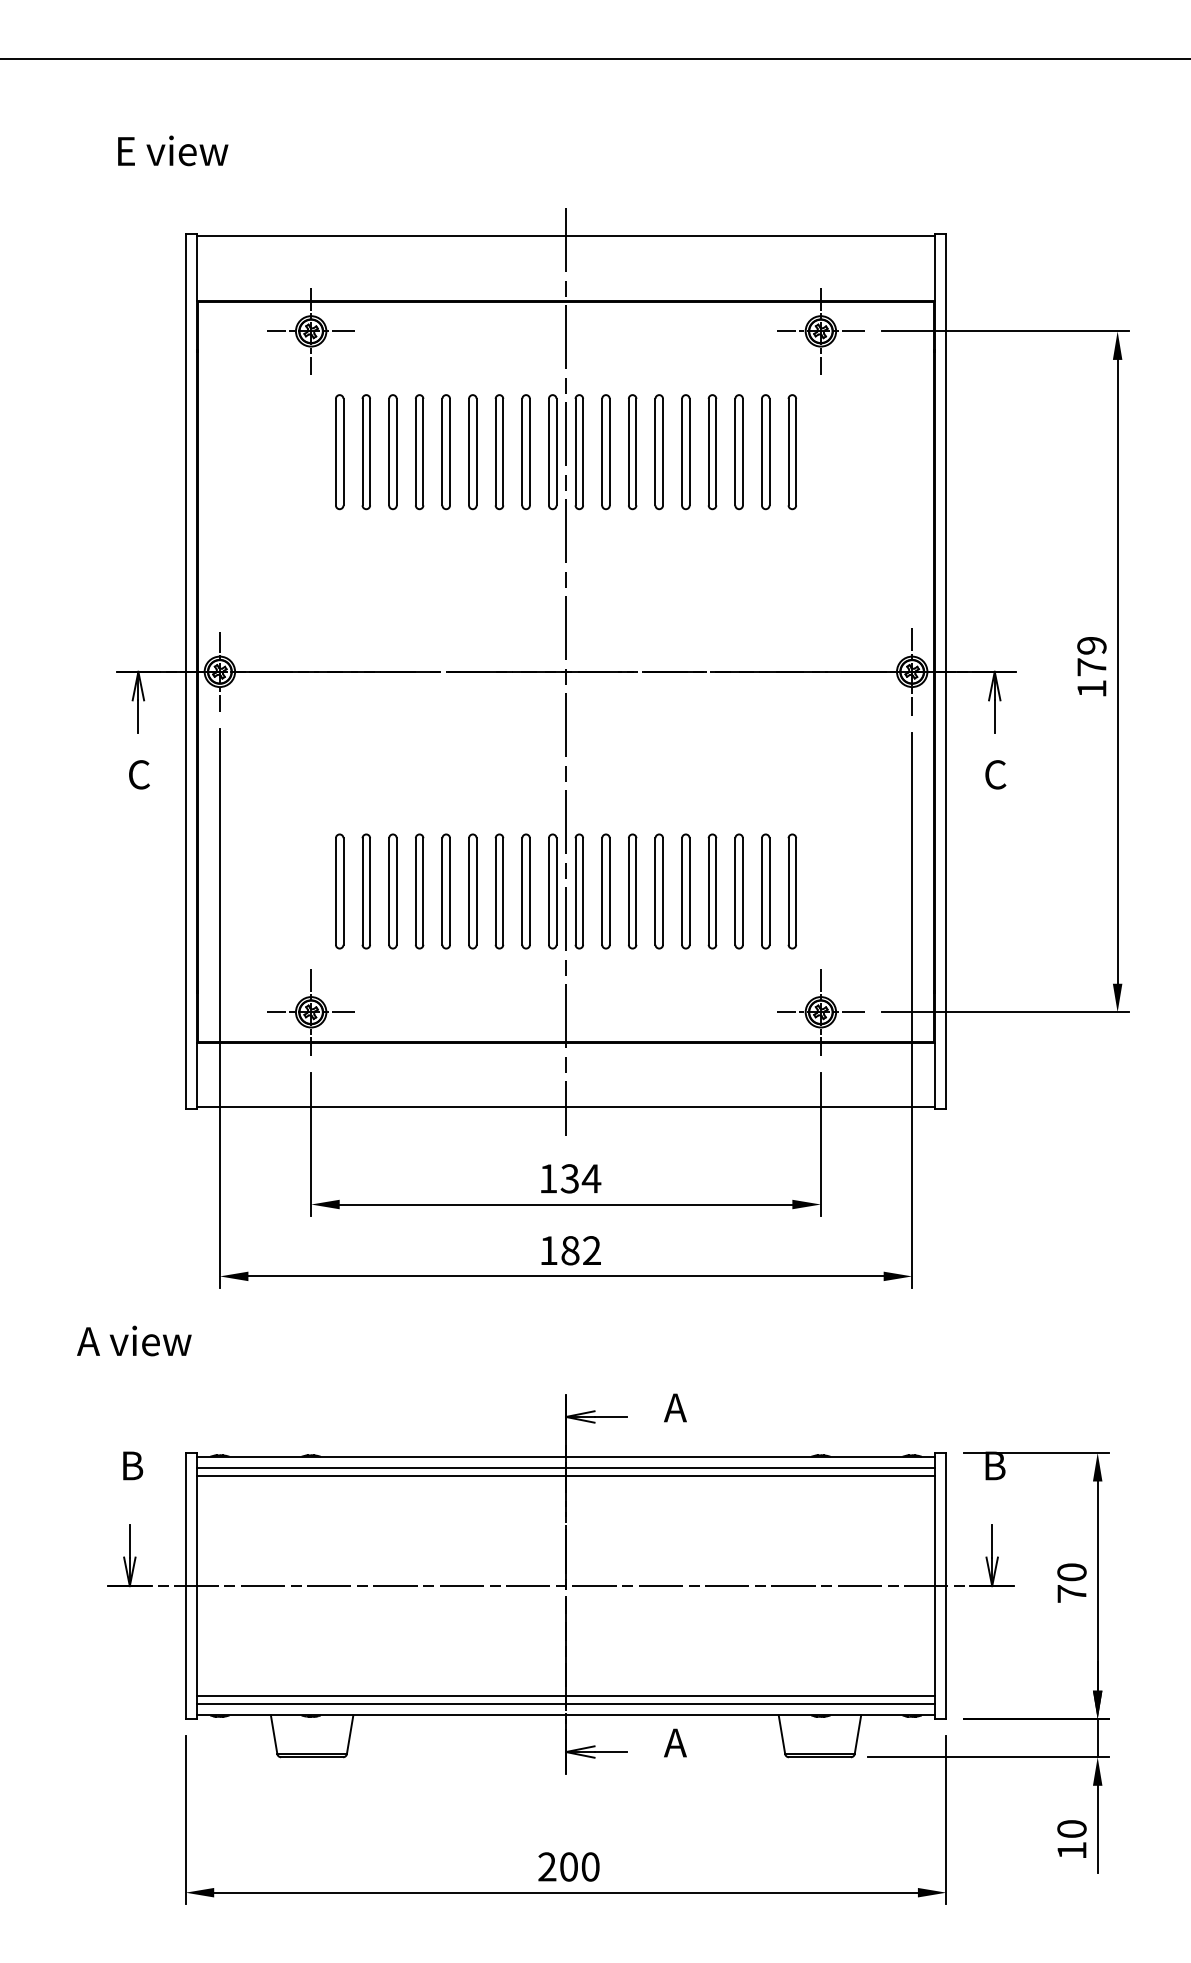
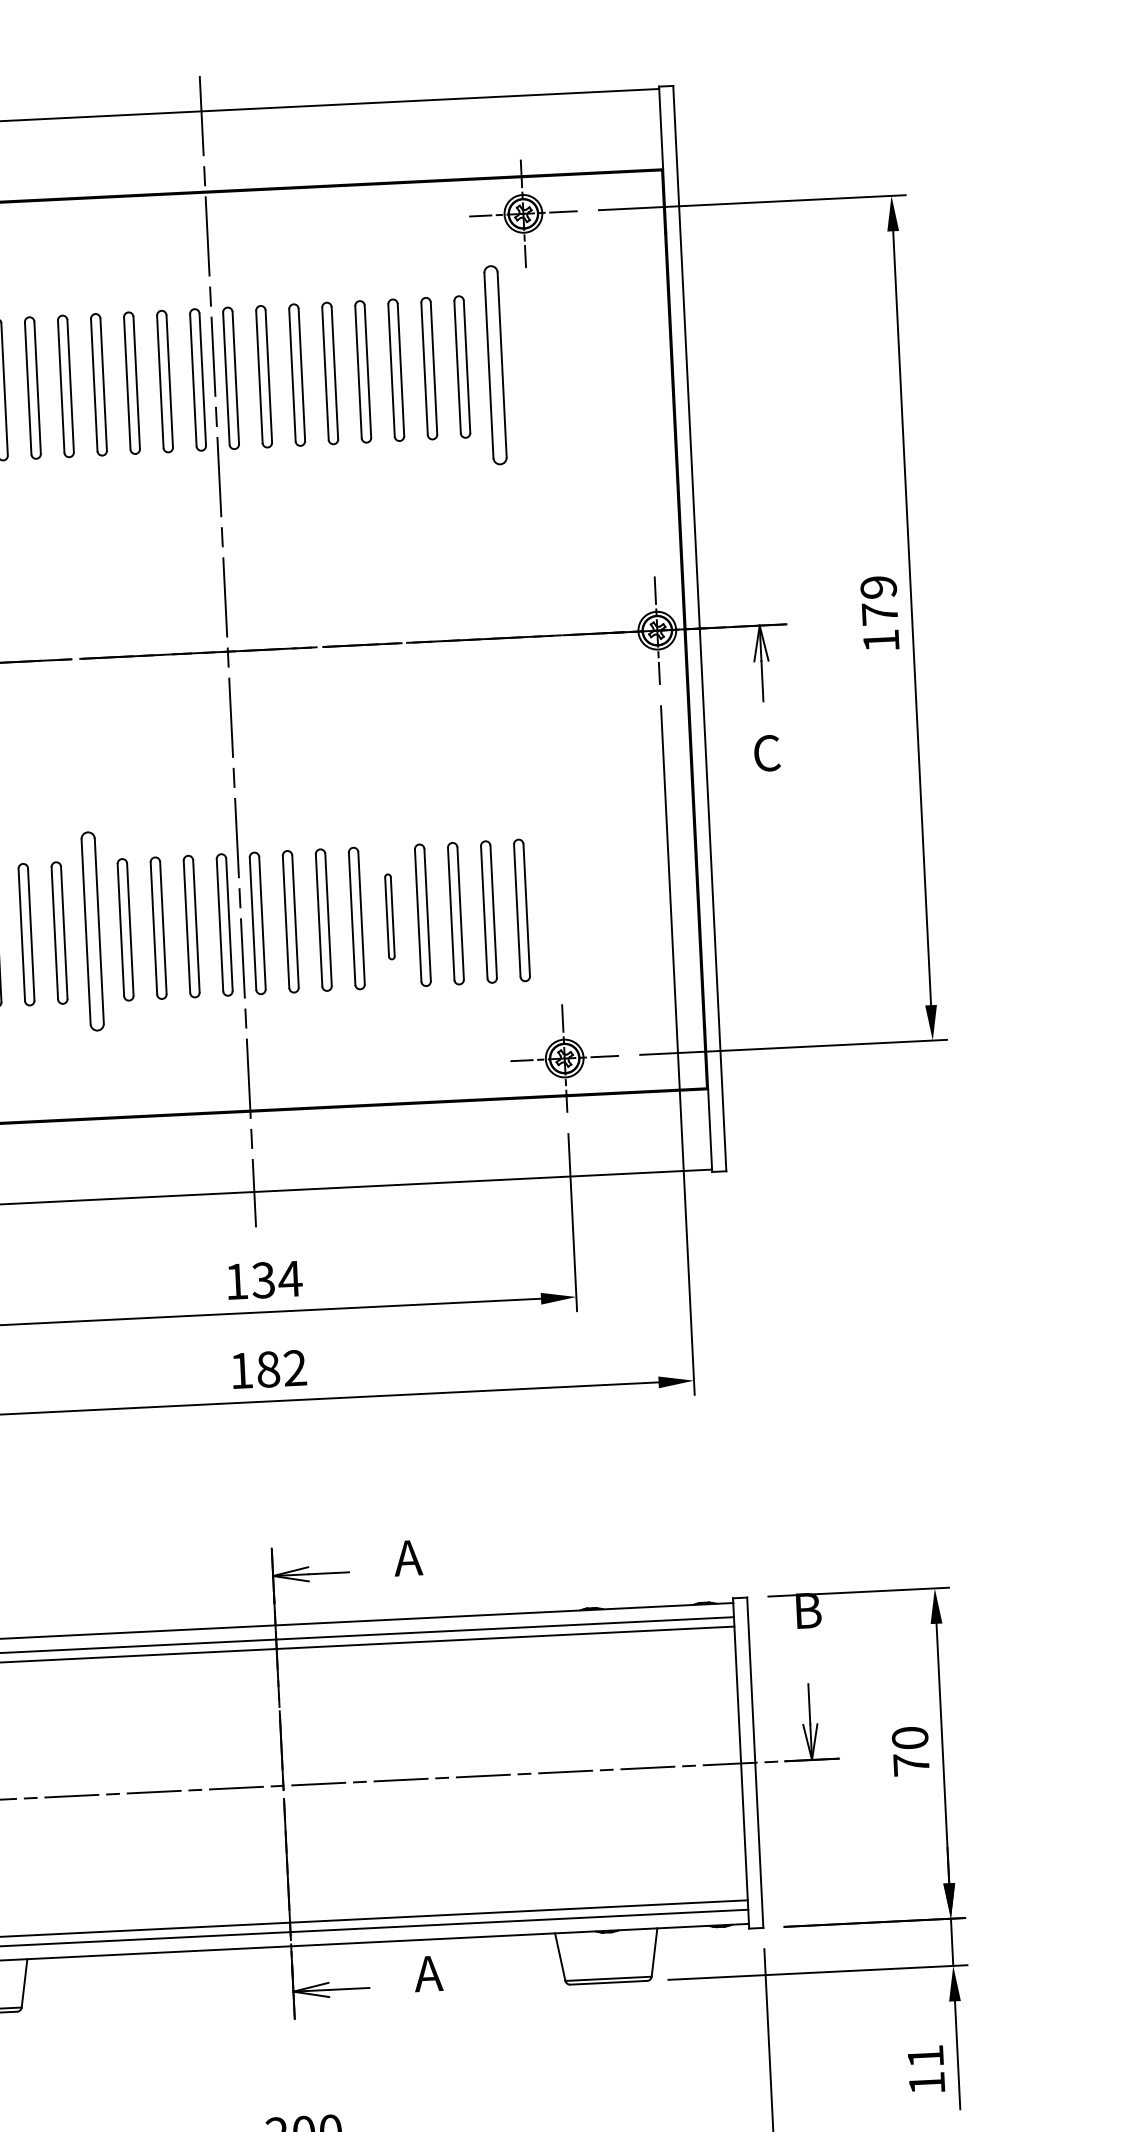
part: (791, 452) -> (494, 365), size x1.4
part: (445, 891) -> (91, 931), size x1.4
part: (685, 891) -> (389, 916), size x0.6
text: (1071, 1828) -> (925, 2055), 10 -> 11

